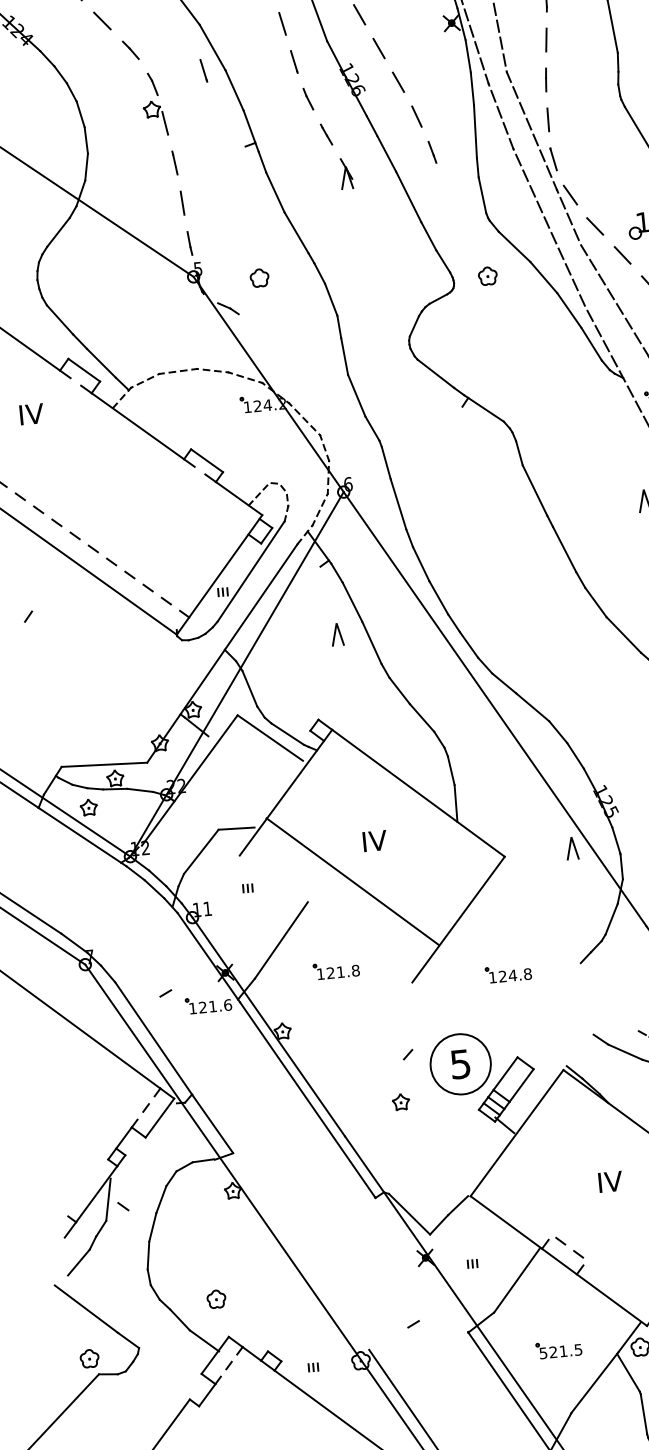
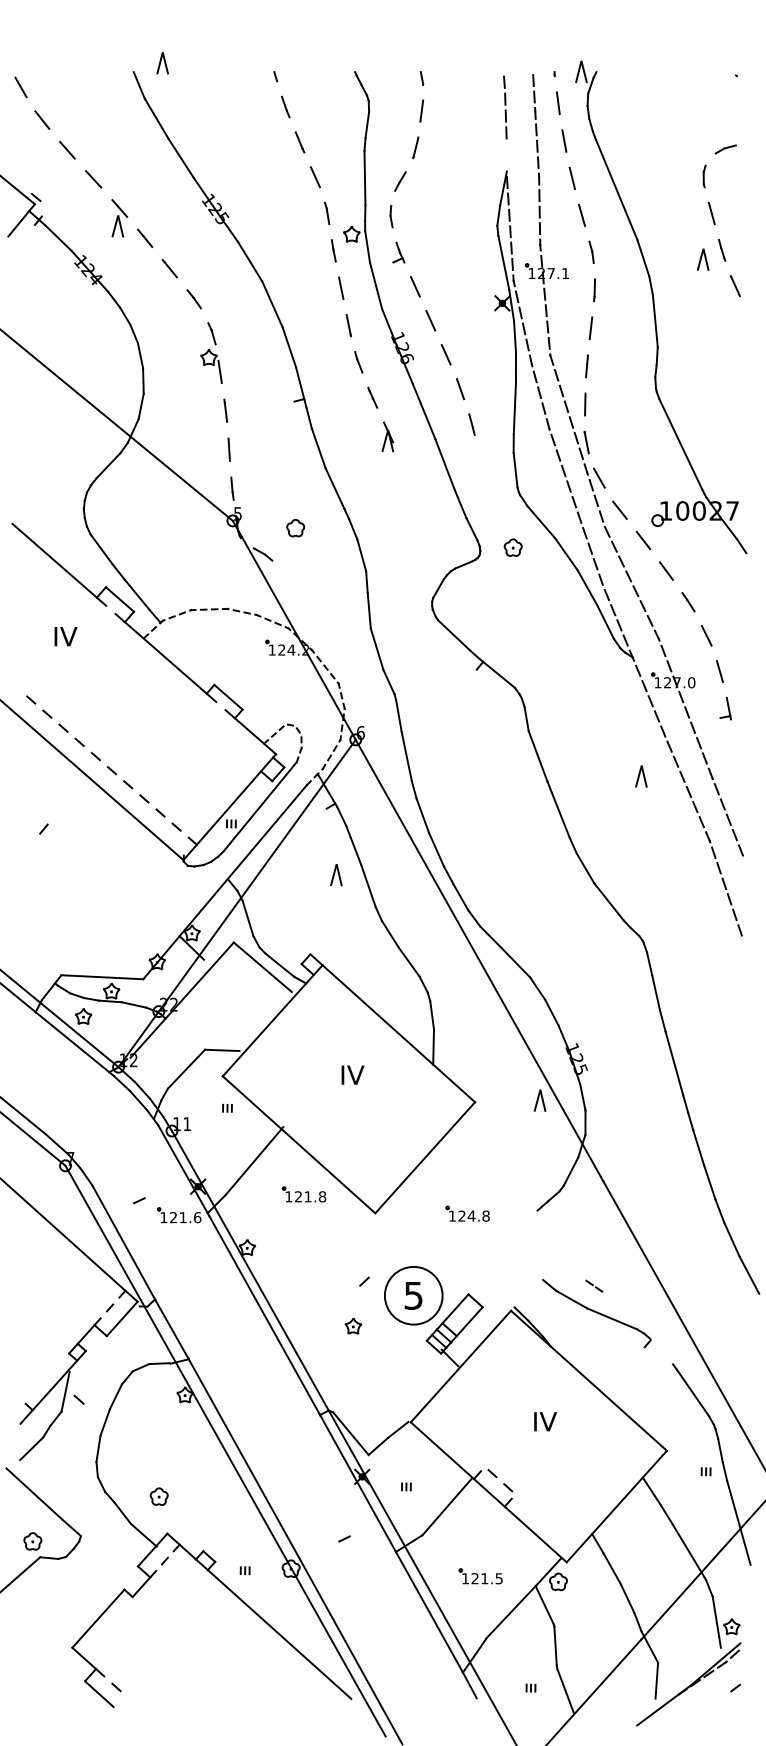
line: (203, 70) -> (261, 325), removed
line: (352, 881) -> (298, 1144), moved
line: (300, 1250) -> (243, 1458), added
line: (421, 1265) -> (357, 1483), added
text: (543, 1353) -> (465, 1578), 521.5 -> 121.5

